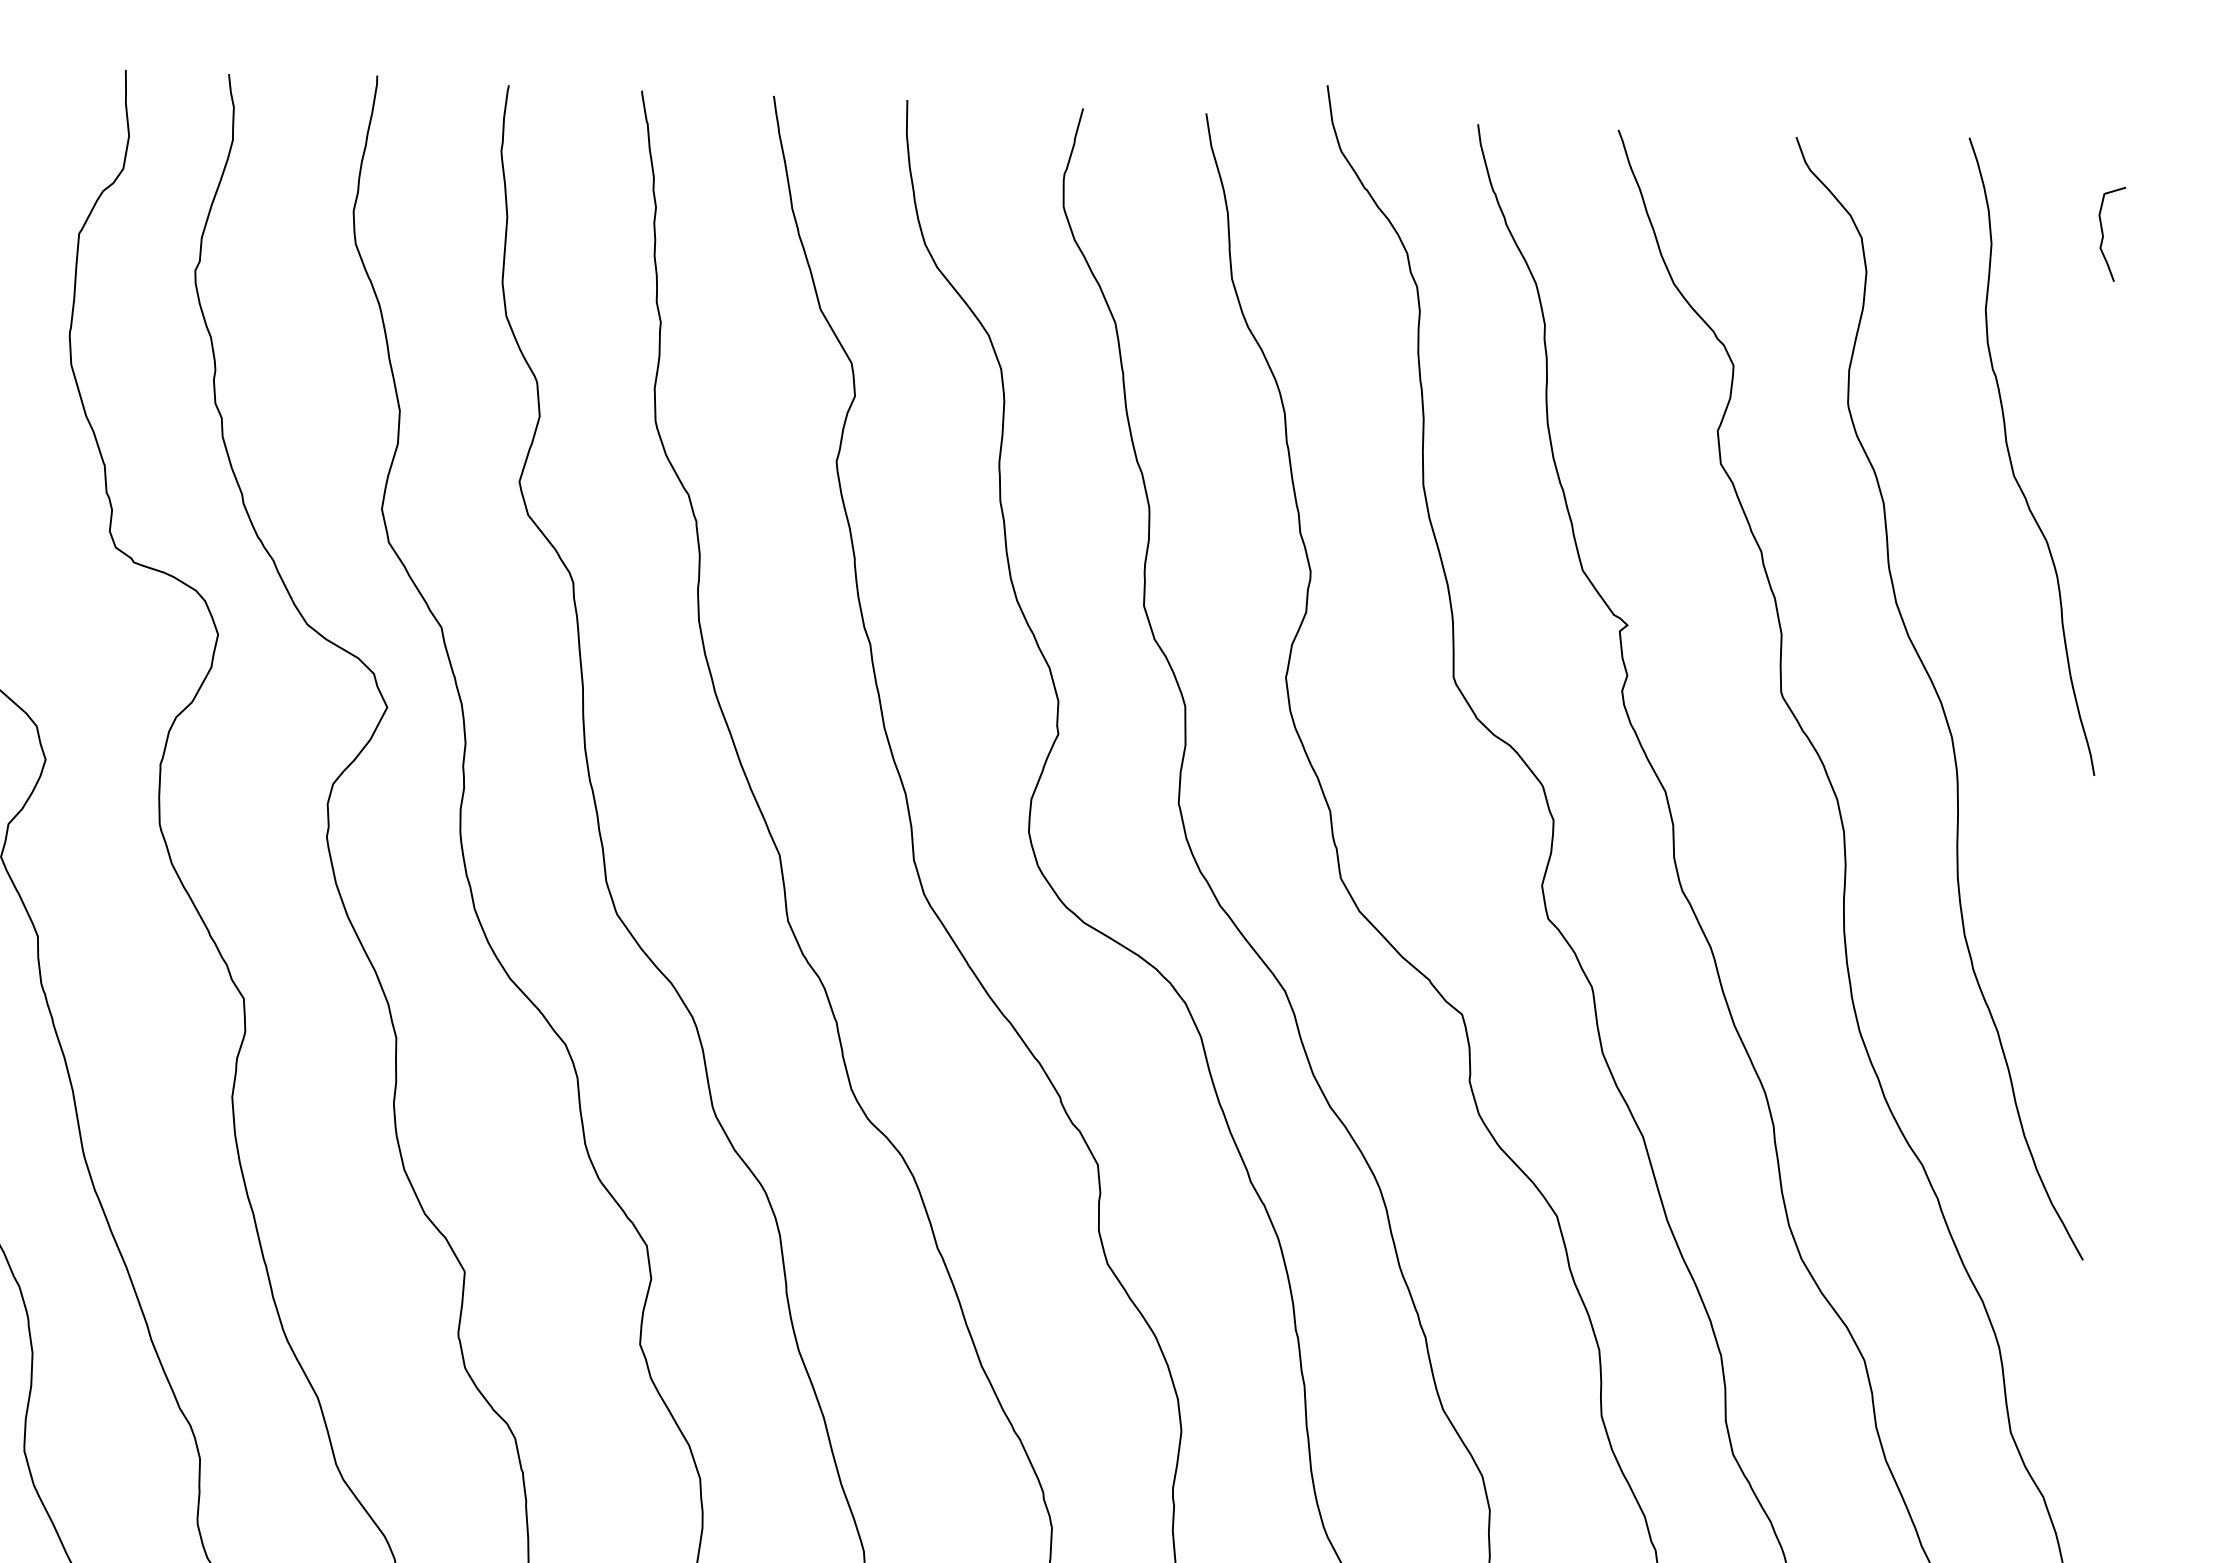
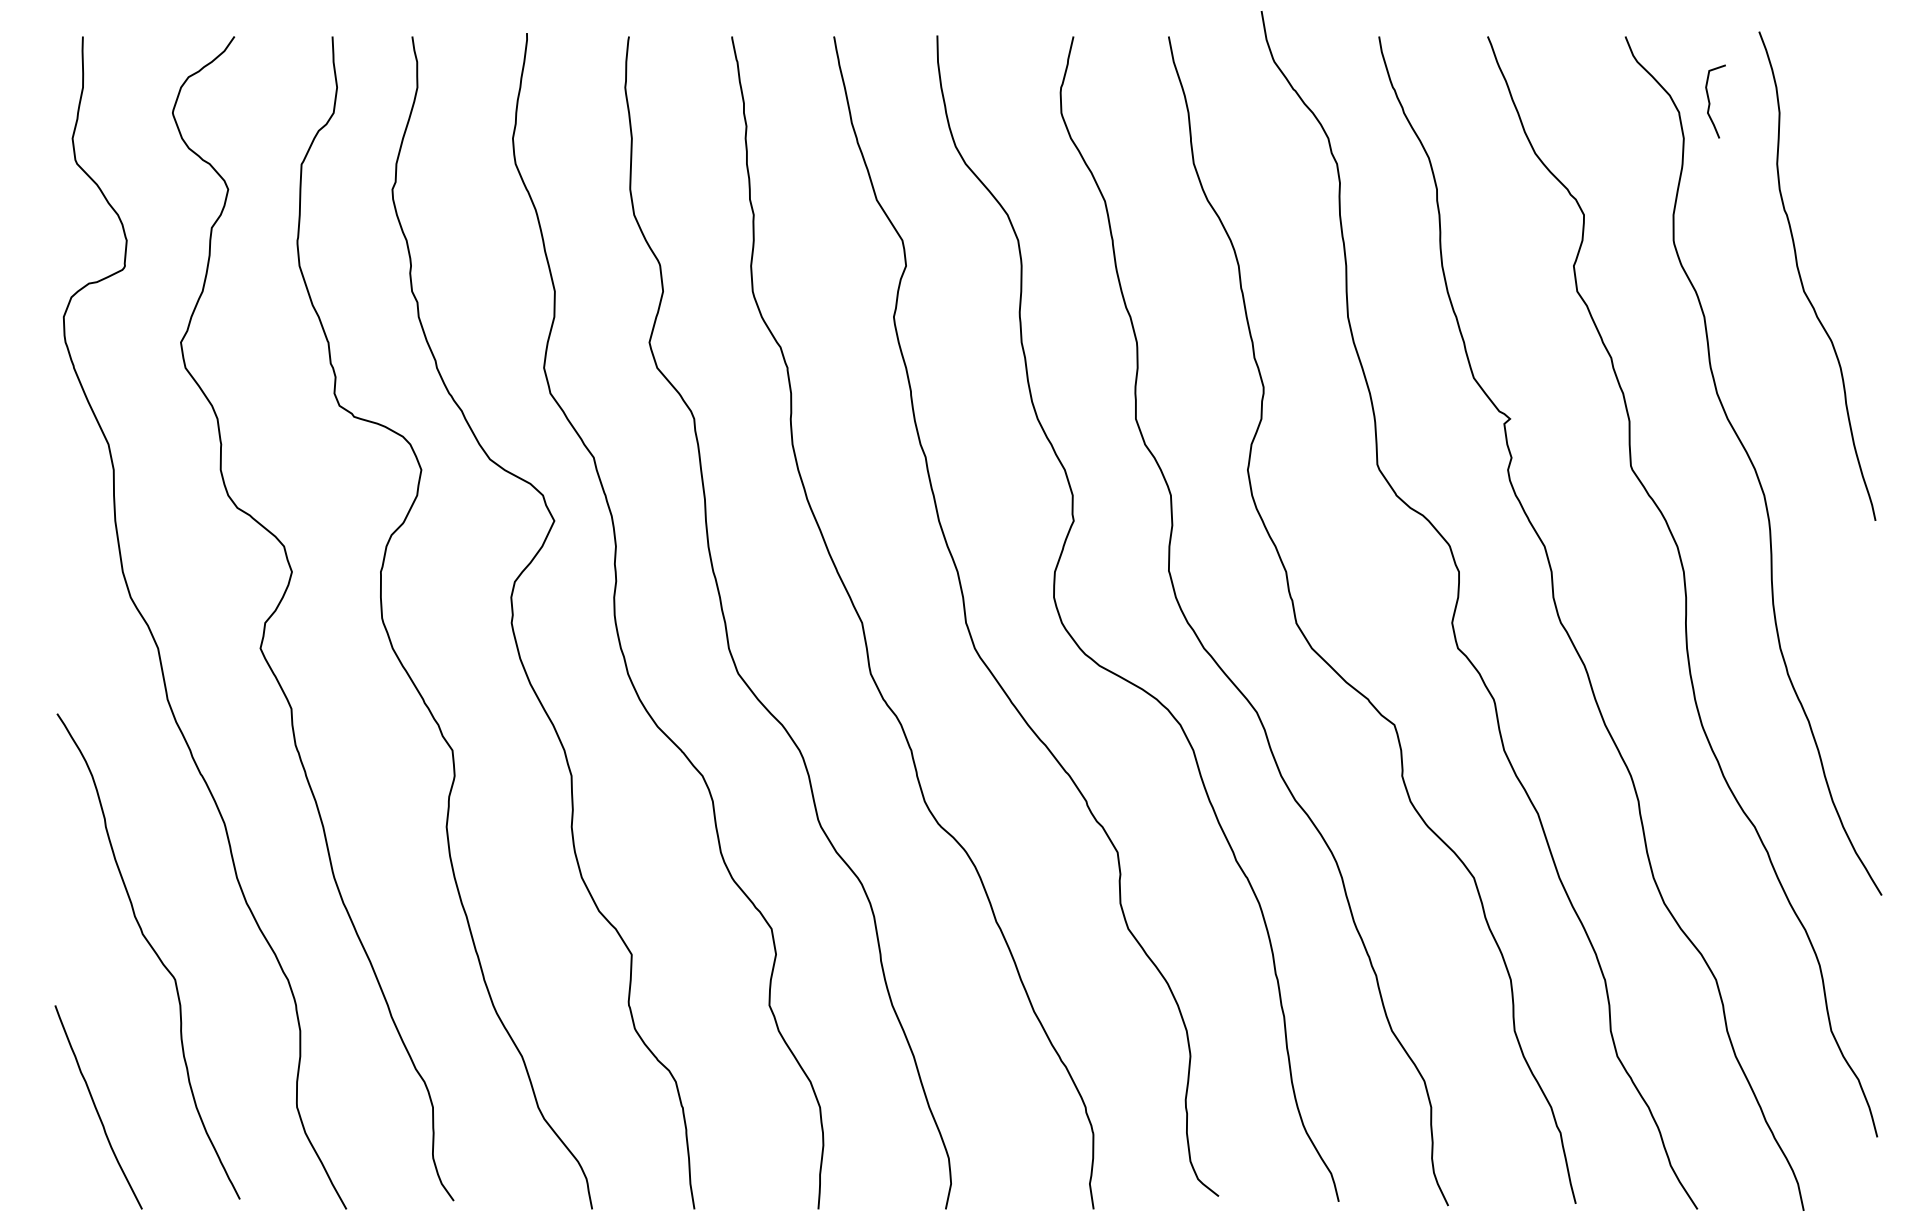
curve: (2104, 234) -> (1710, 102), moved

